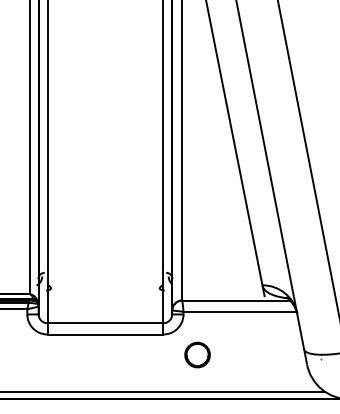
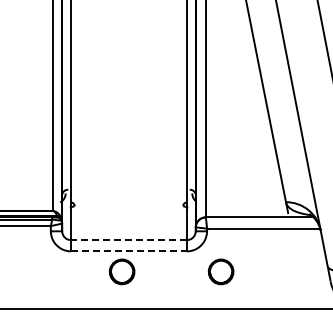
line: (105, 323) -> (129, 240), solid -> dashed
line: (105, 334) -> (129, 251), solid -> dashed
part: (98, 354) -> (122, 271), added

